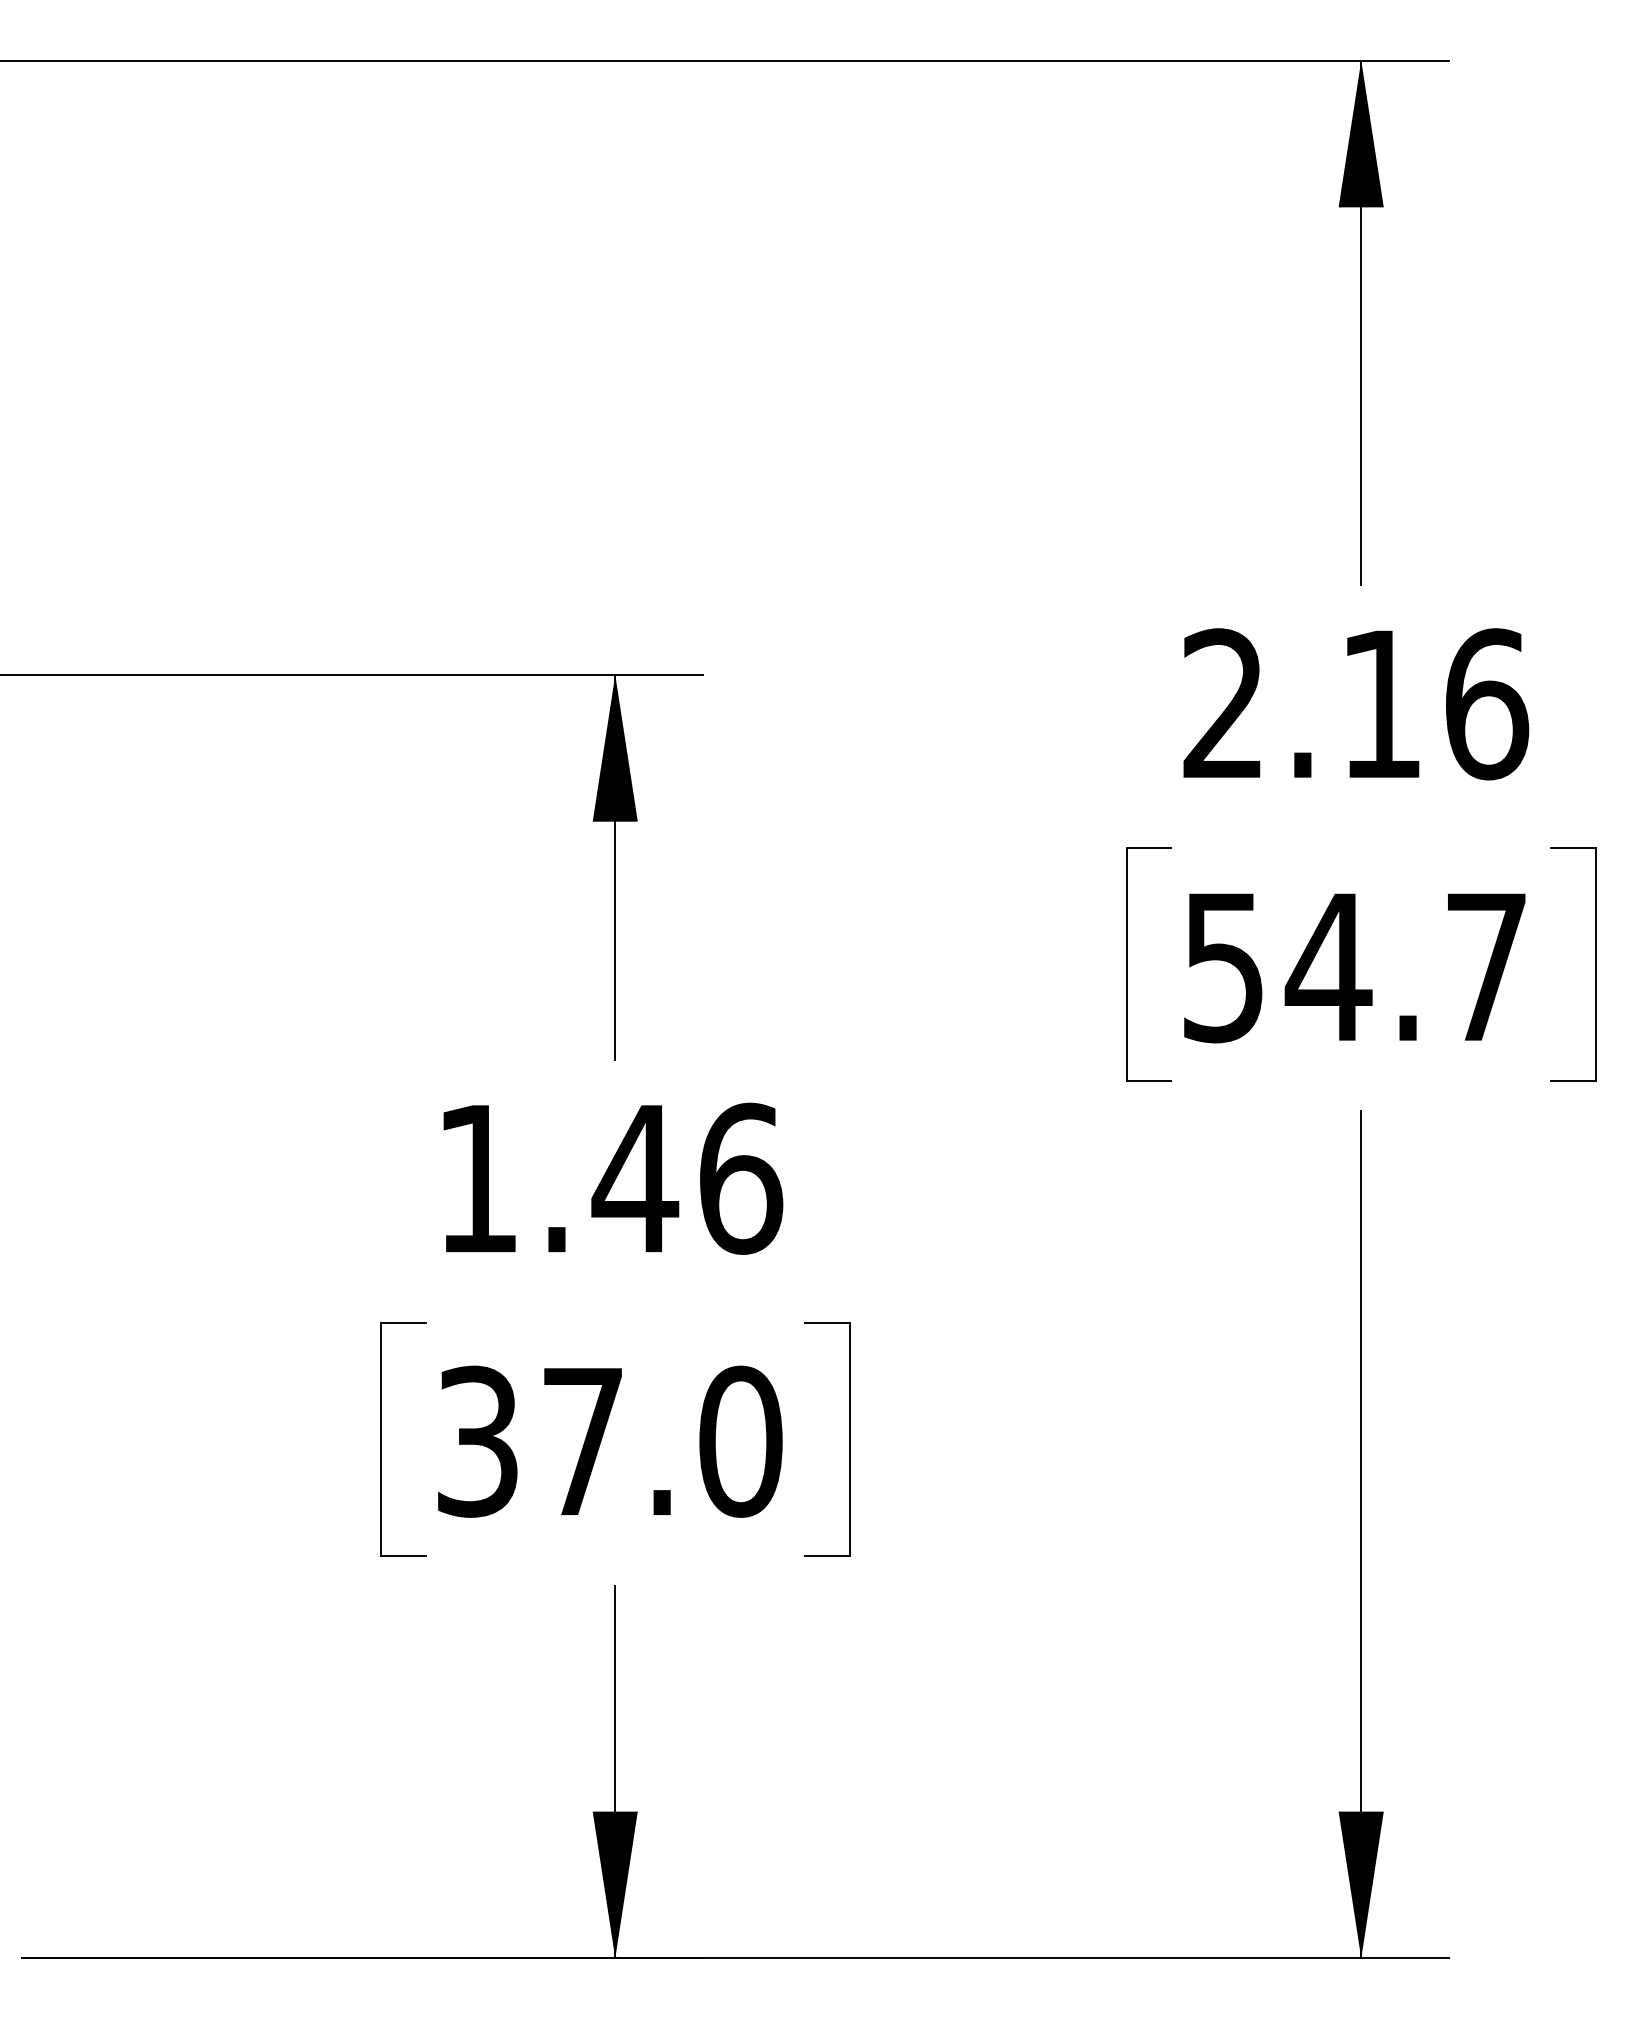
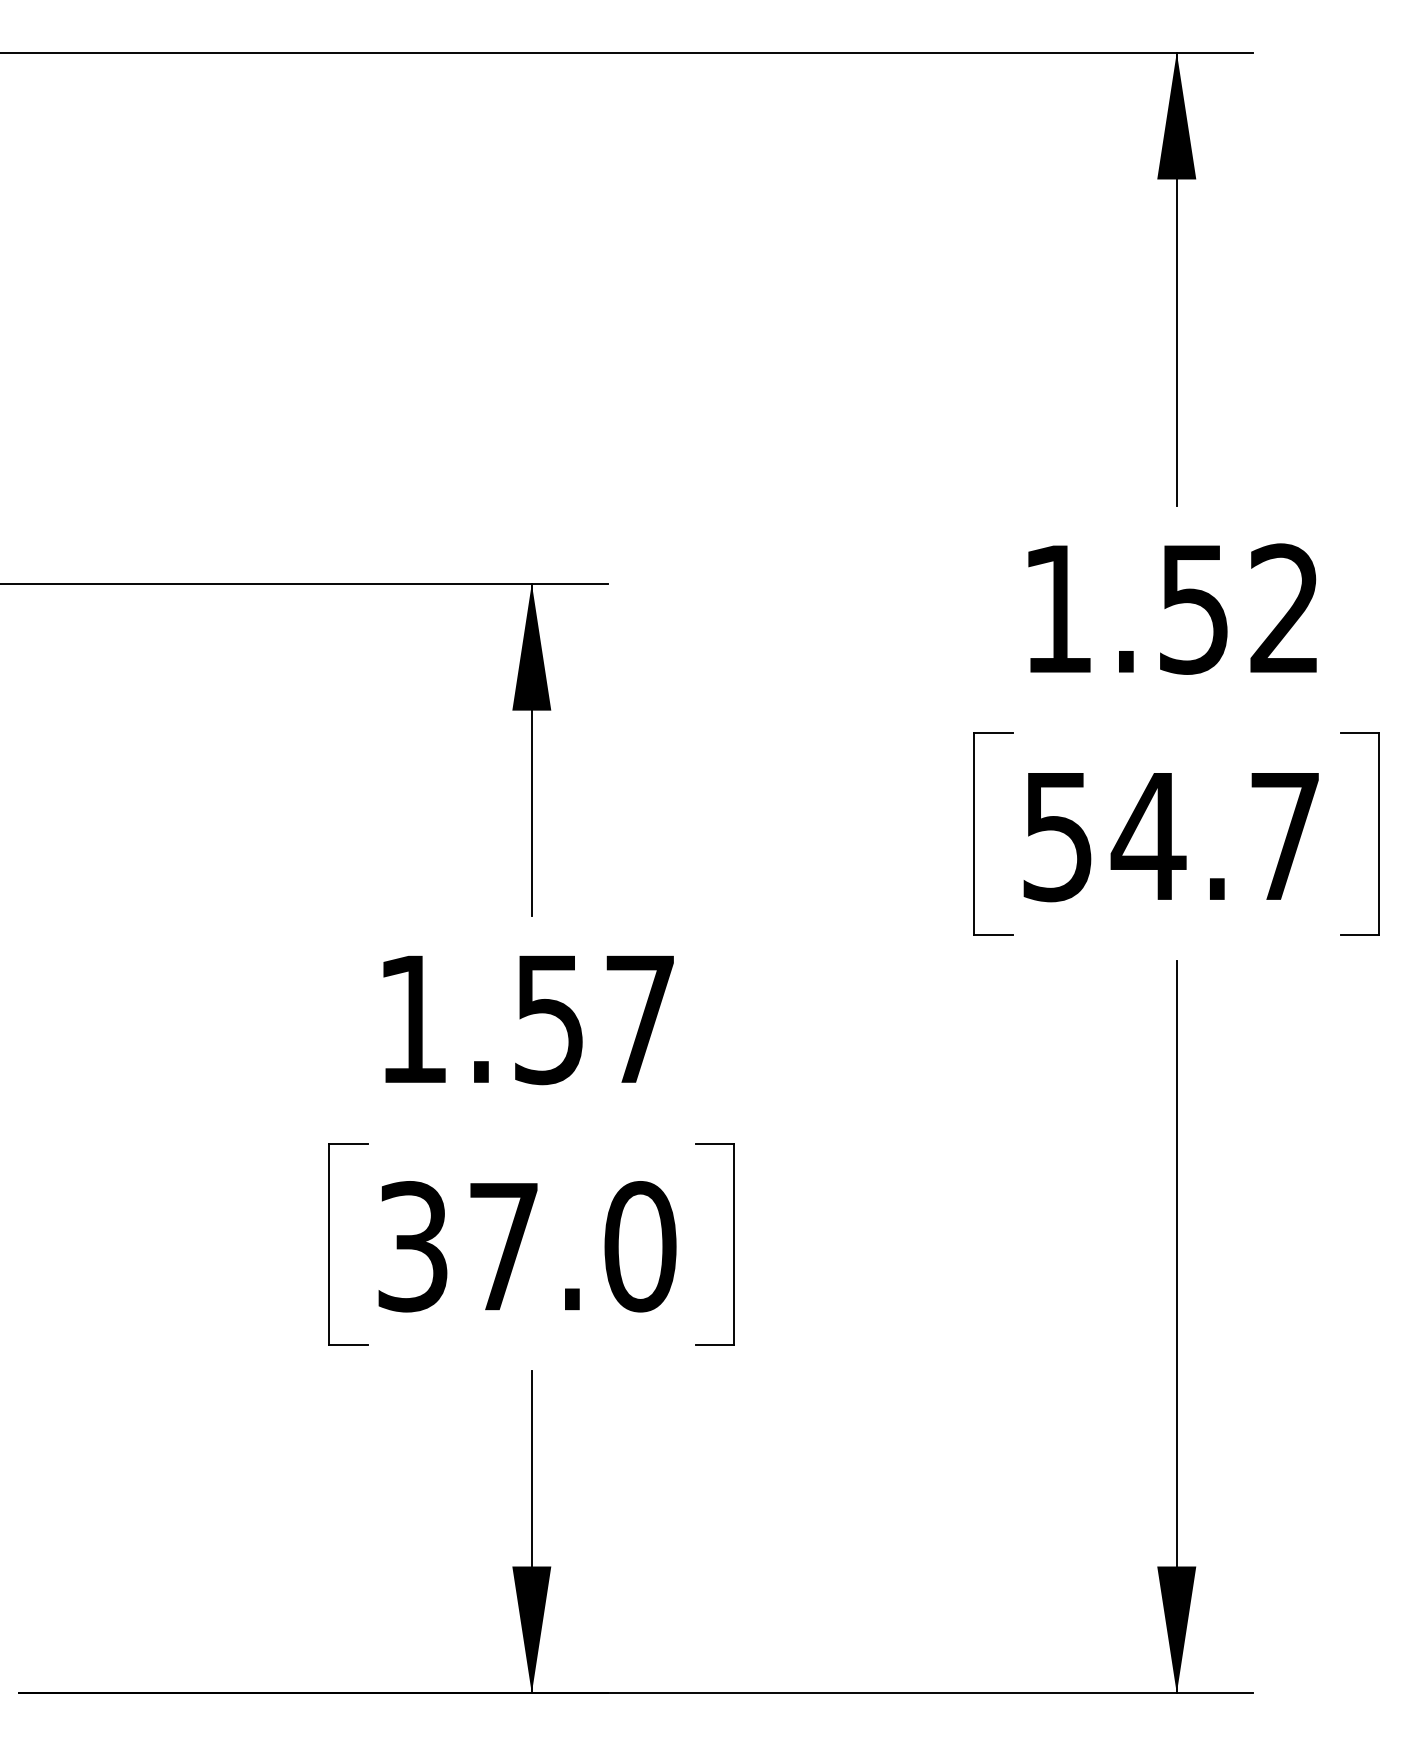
text: (1356, 704) -> (1172, 609), 2.16 -> 1.52
text: (687, 1178) -> (594, 1019), 1.46 -> 1.57

